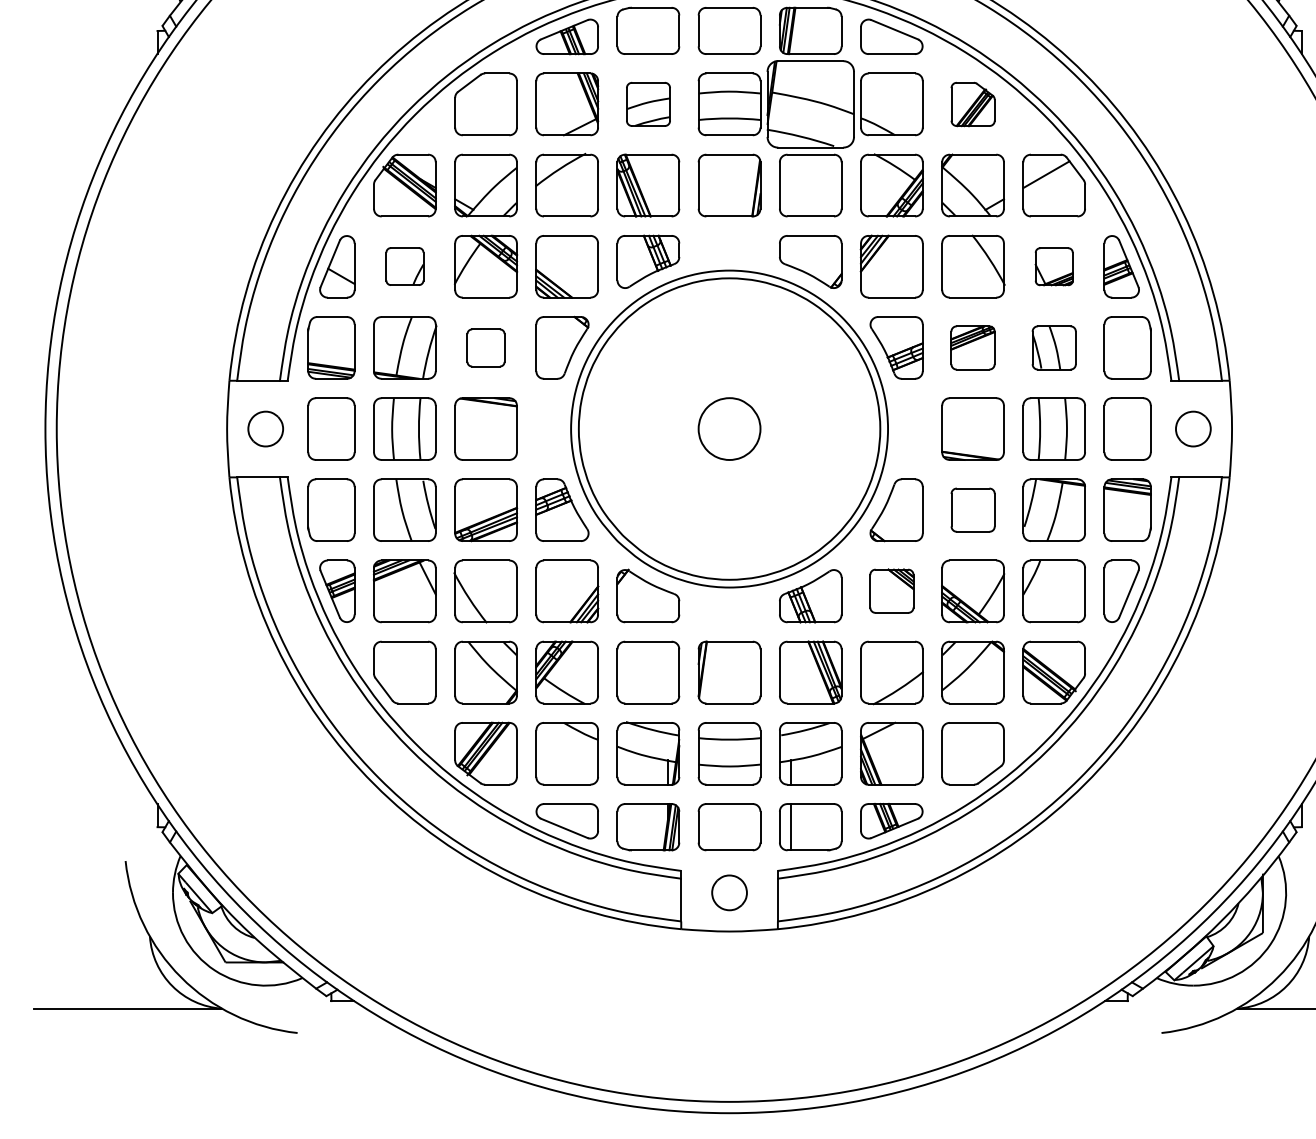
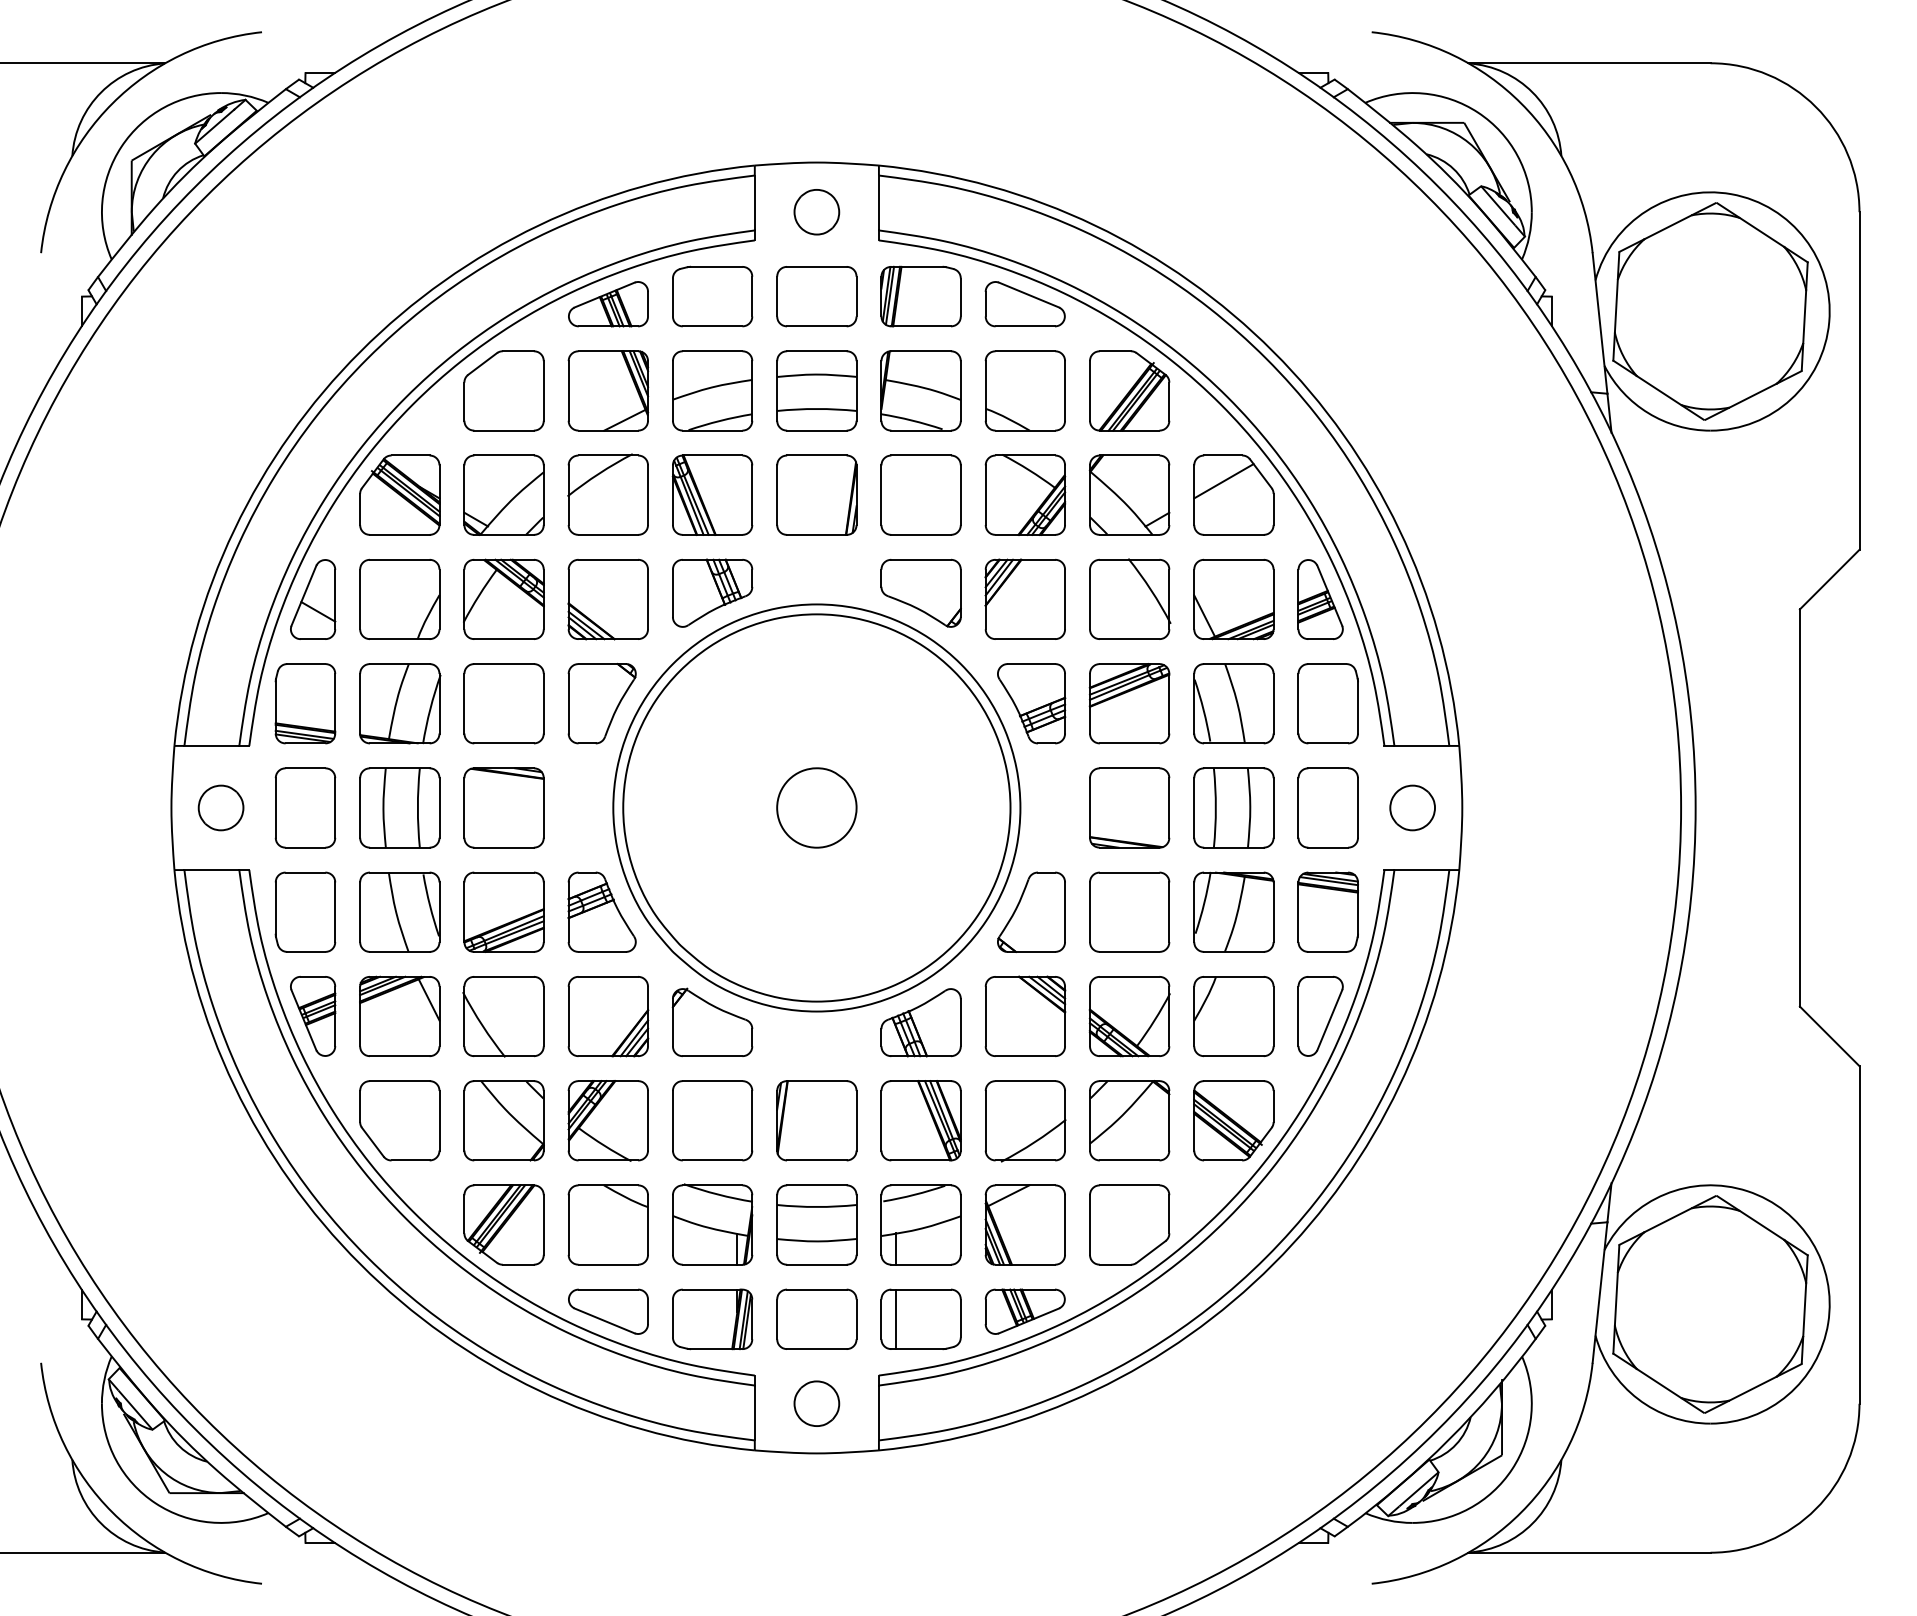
part: (648, 104) -> (712, 390), size x1.43
part: (810, 104) -> (920, 390), size x0.71
part: (972, 104) -> (1129, 390), size x1.43
part: (404, 265) -> (399, 598), size x1.67
part: (1053, 266) -> (1233, 599), size x1.67
part: (485, 347) -> (503, 703), size x1.67
part: (972, 347) -> (1129, 703), size x1.43
part: (1053, 347) -> (1233, 703), size x1.43
part: (972, 509) -> (1129, 911), size x1.43
part: (891, 590) -> (1025, 1015), size x1.43

